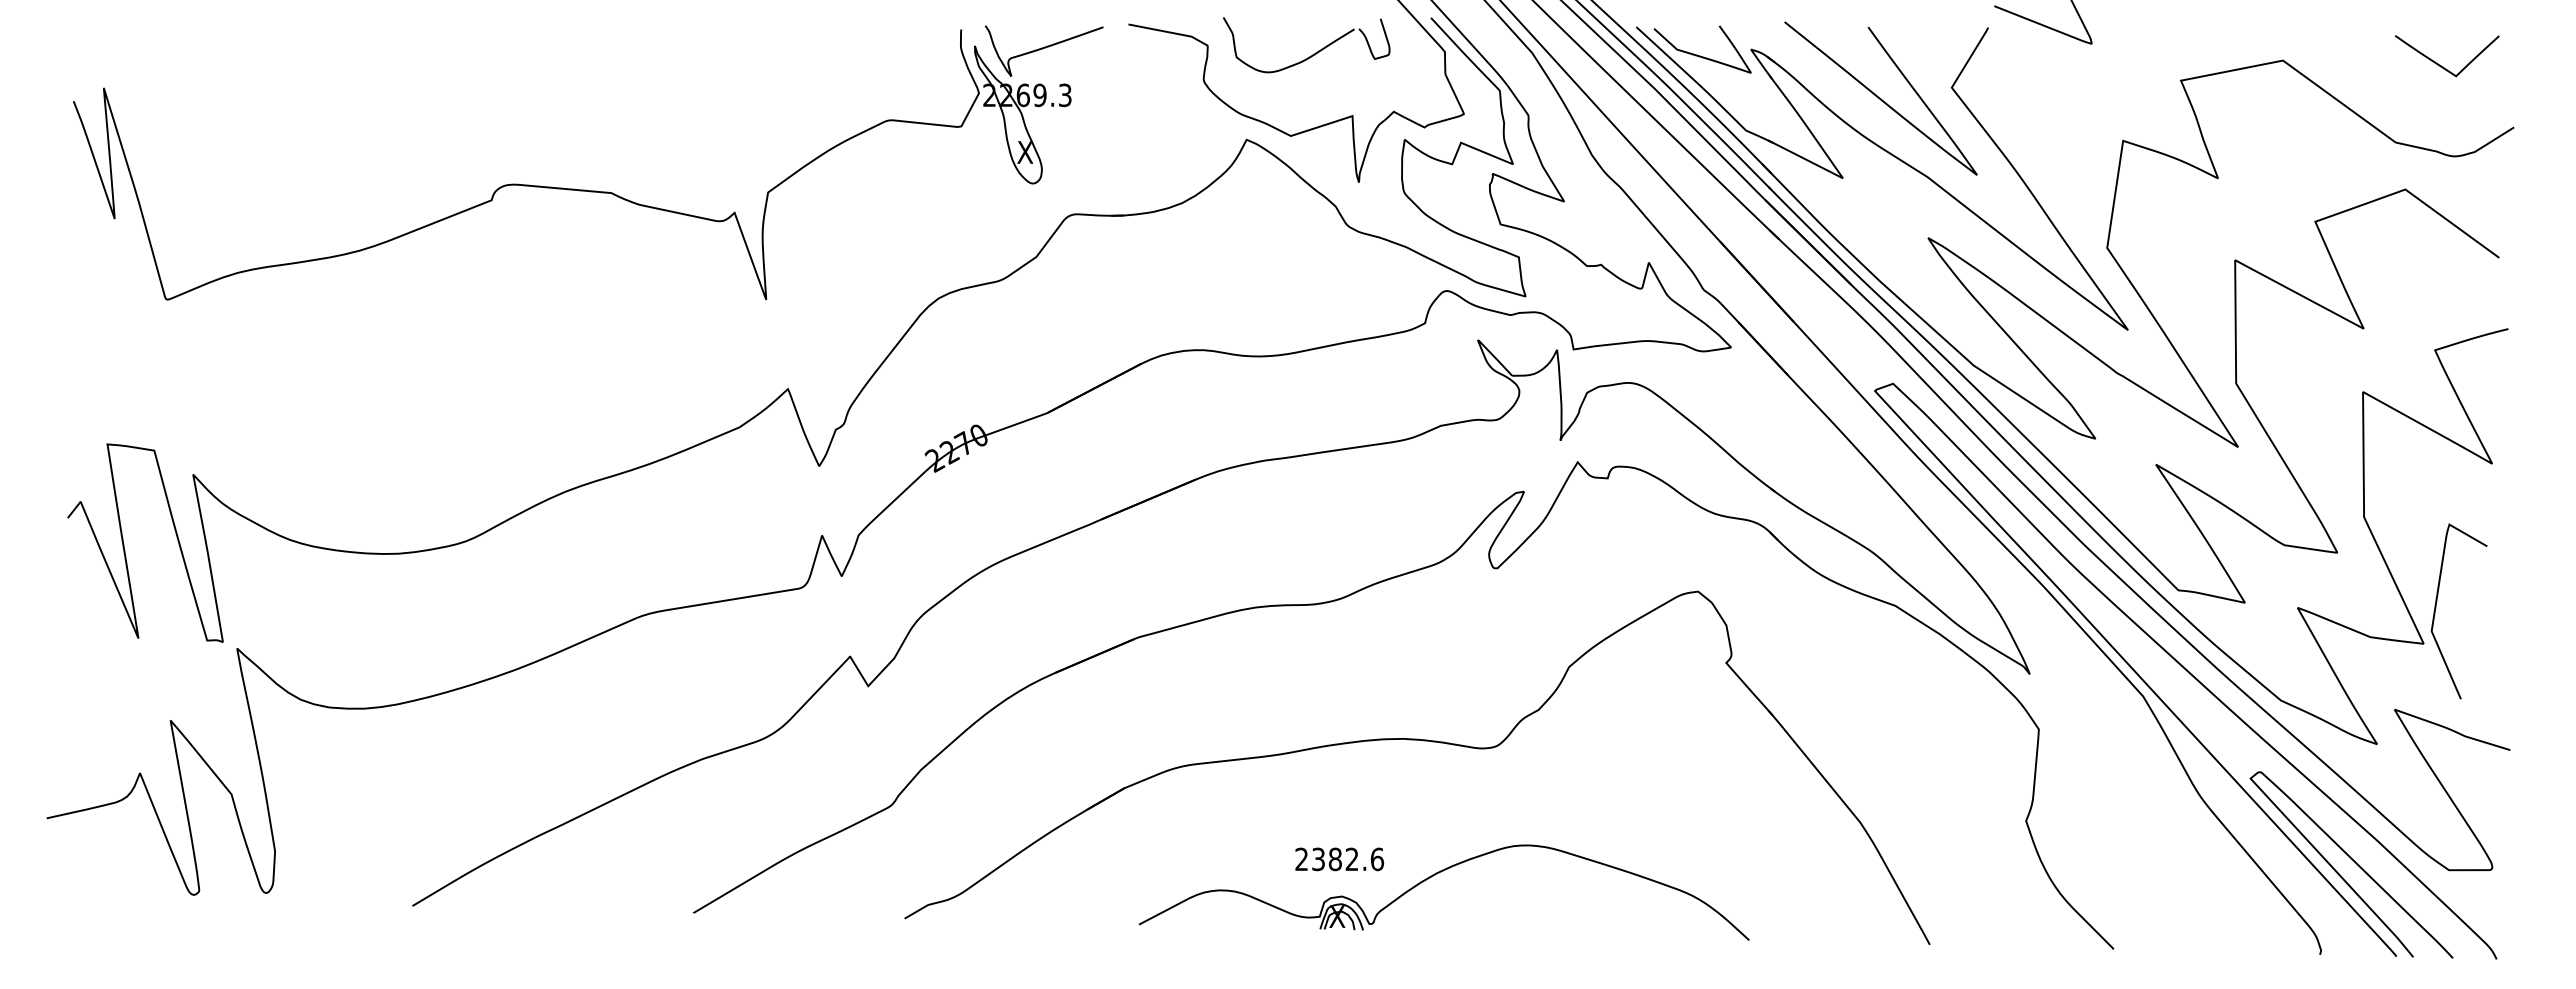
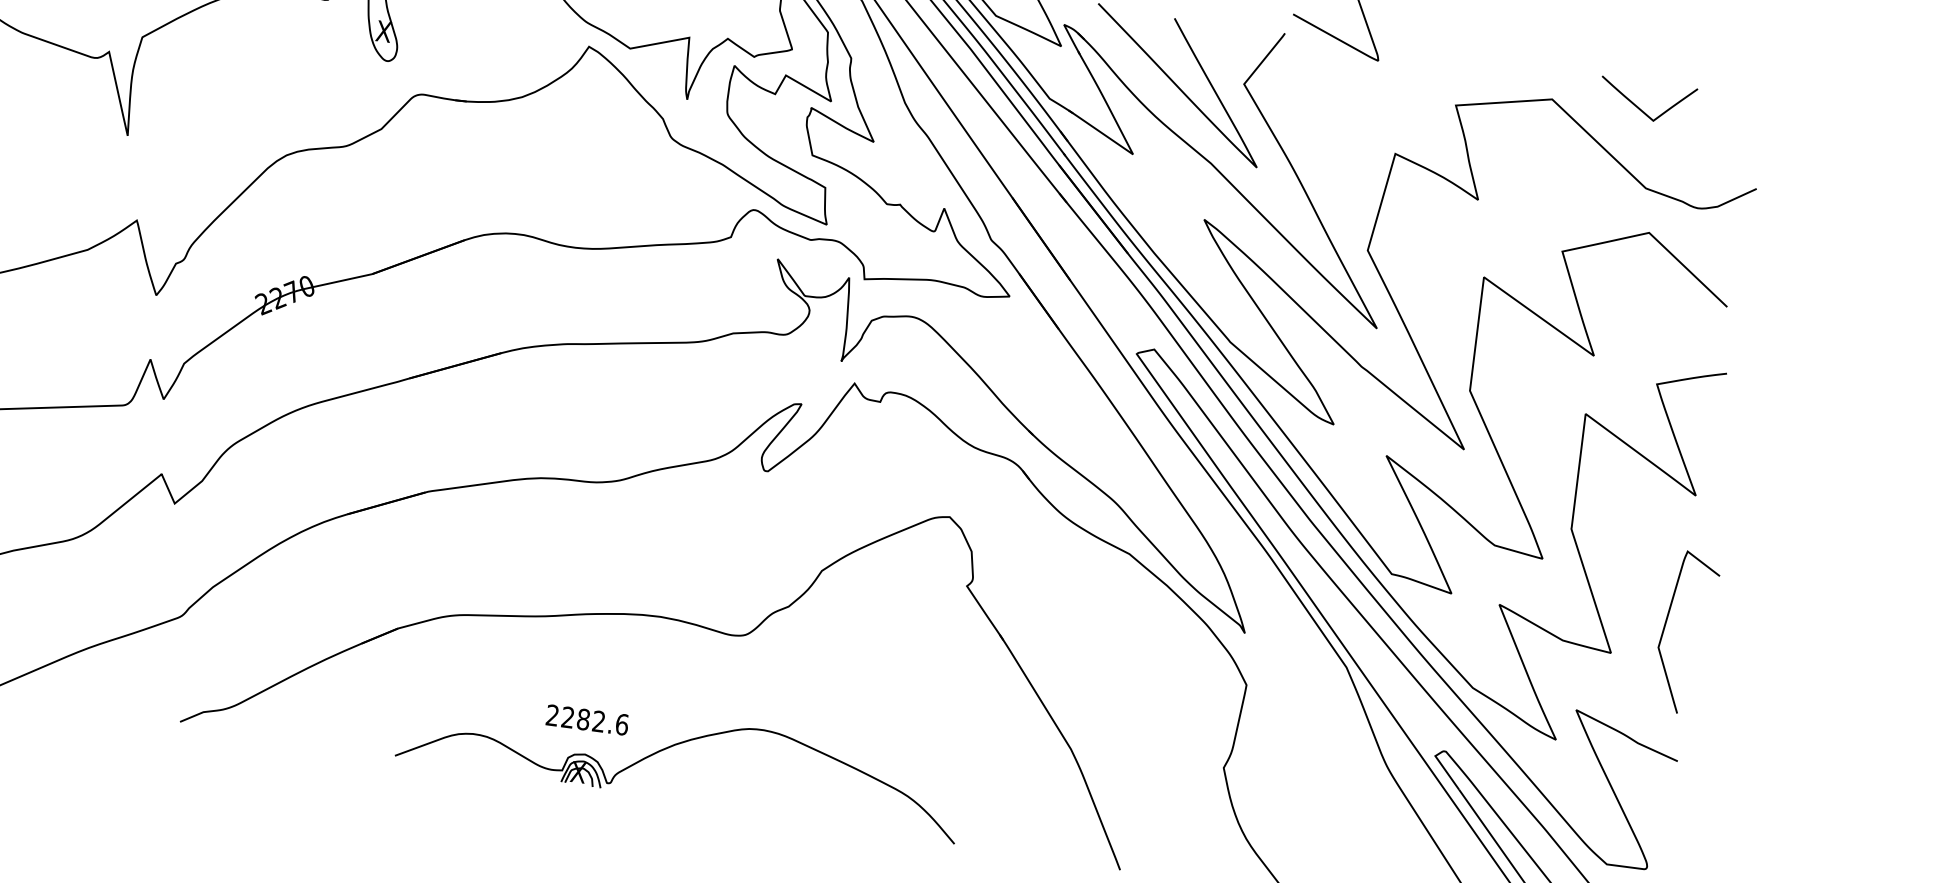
curve: (2441, 65) -> (1641, 109), moved
curve: (2436, 608) -> (1665, 627), moved
text: (1318, 859) -> (568, 717), 2382.6 -> 2282.6

